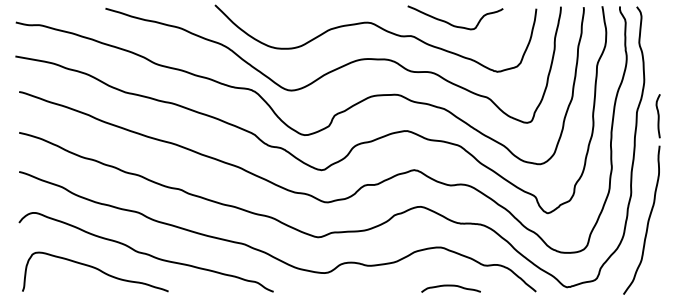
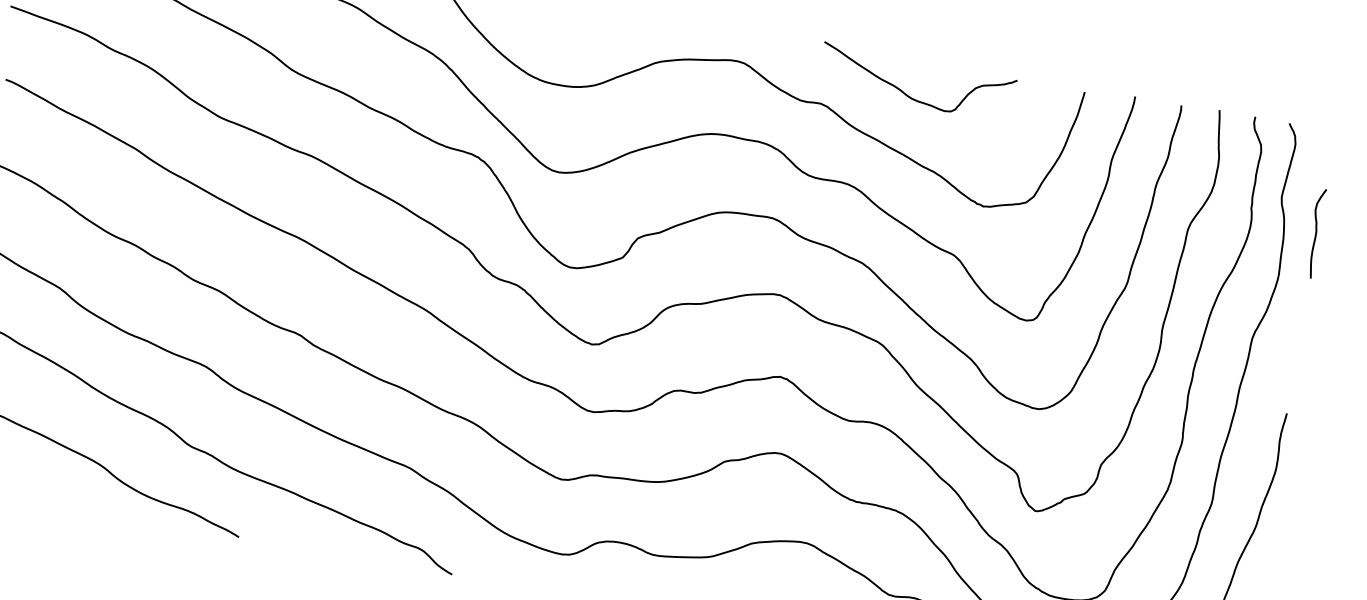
curve: (657, 116) -> (1313, 233), moved

